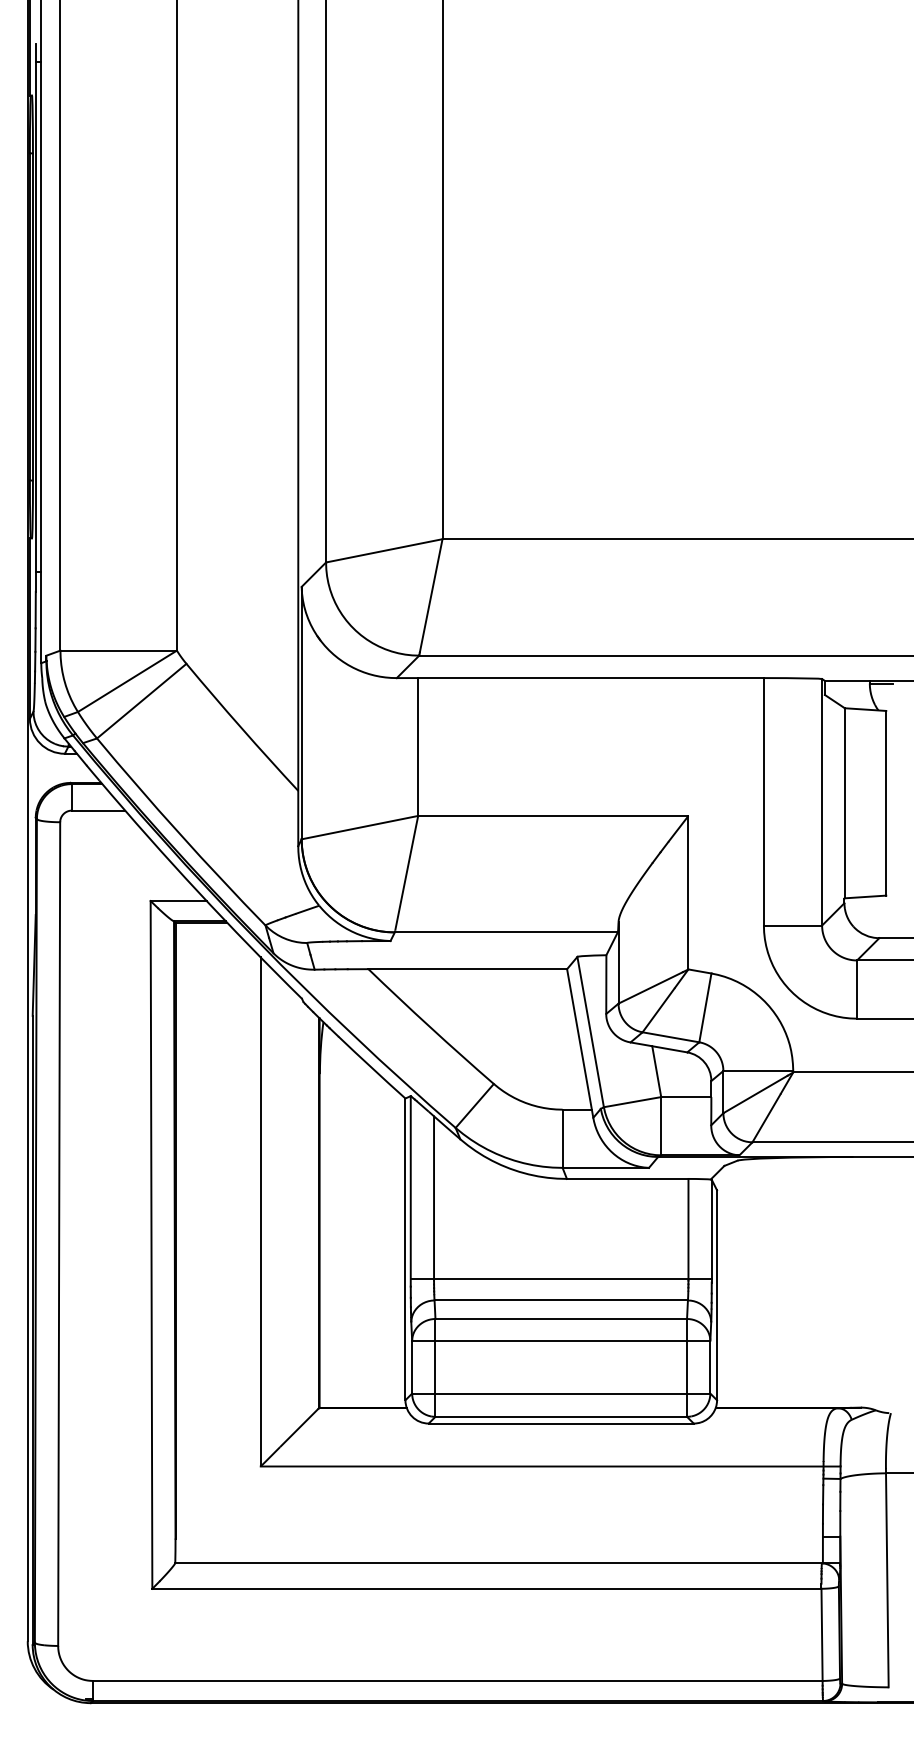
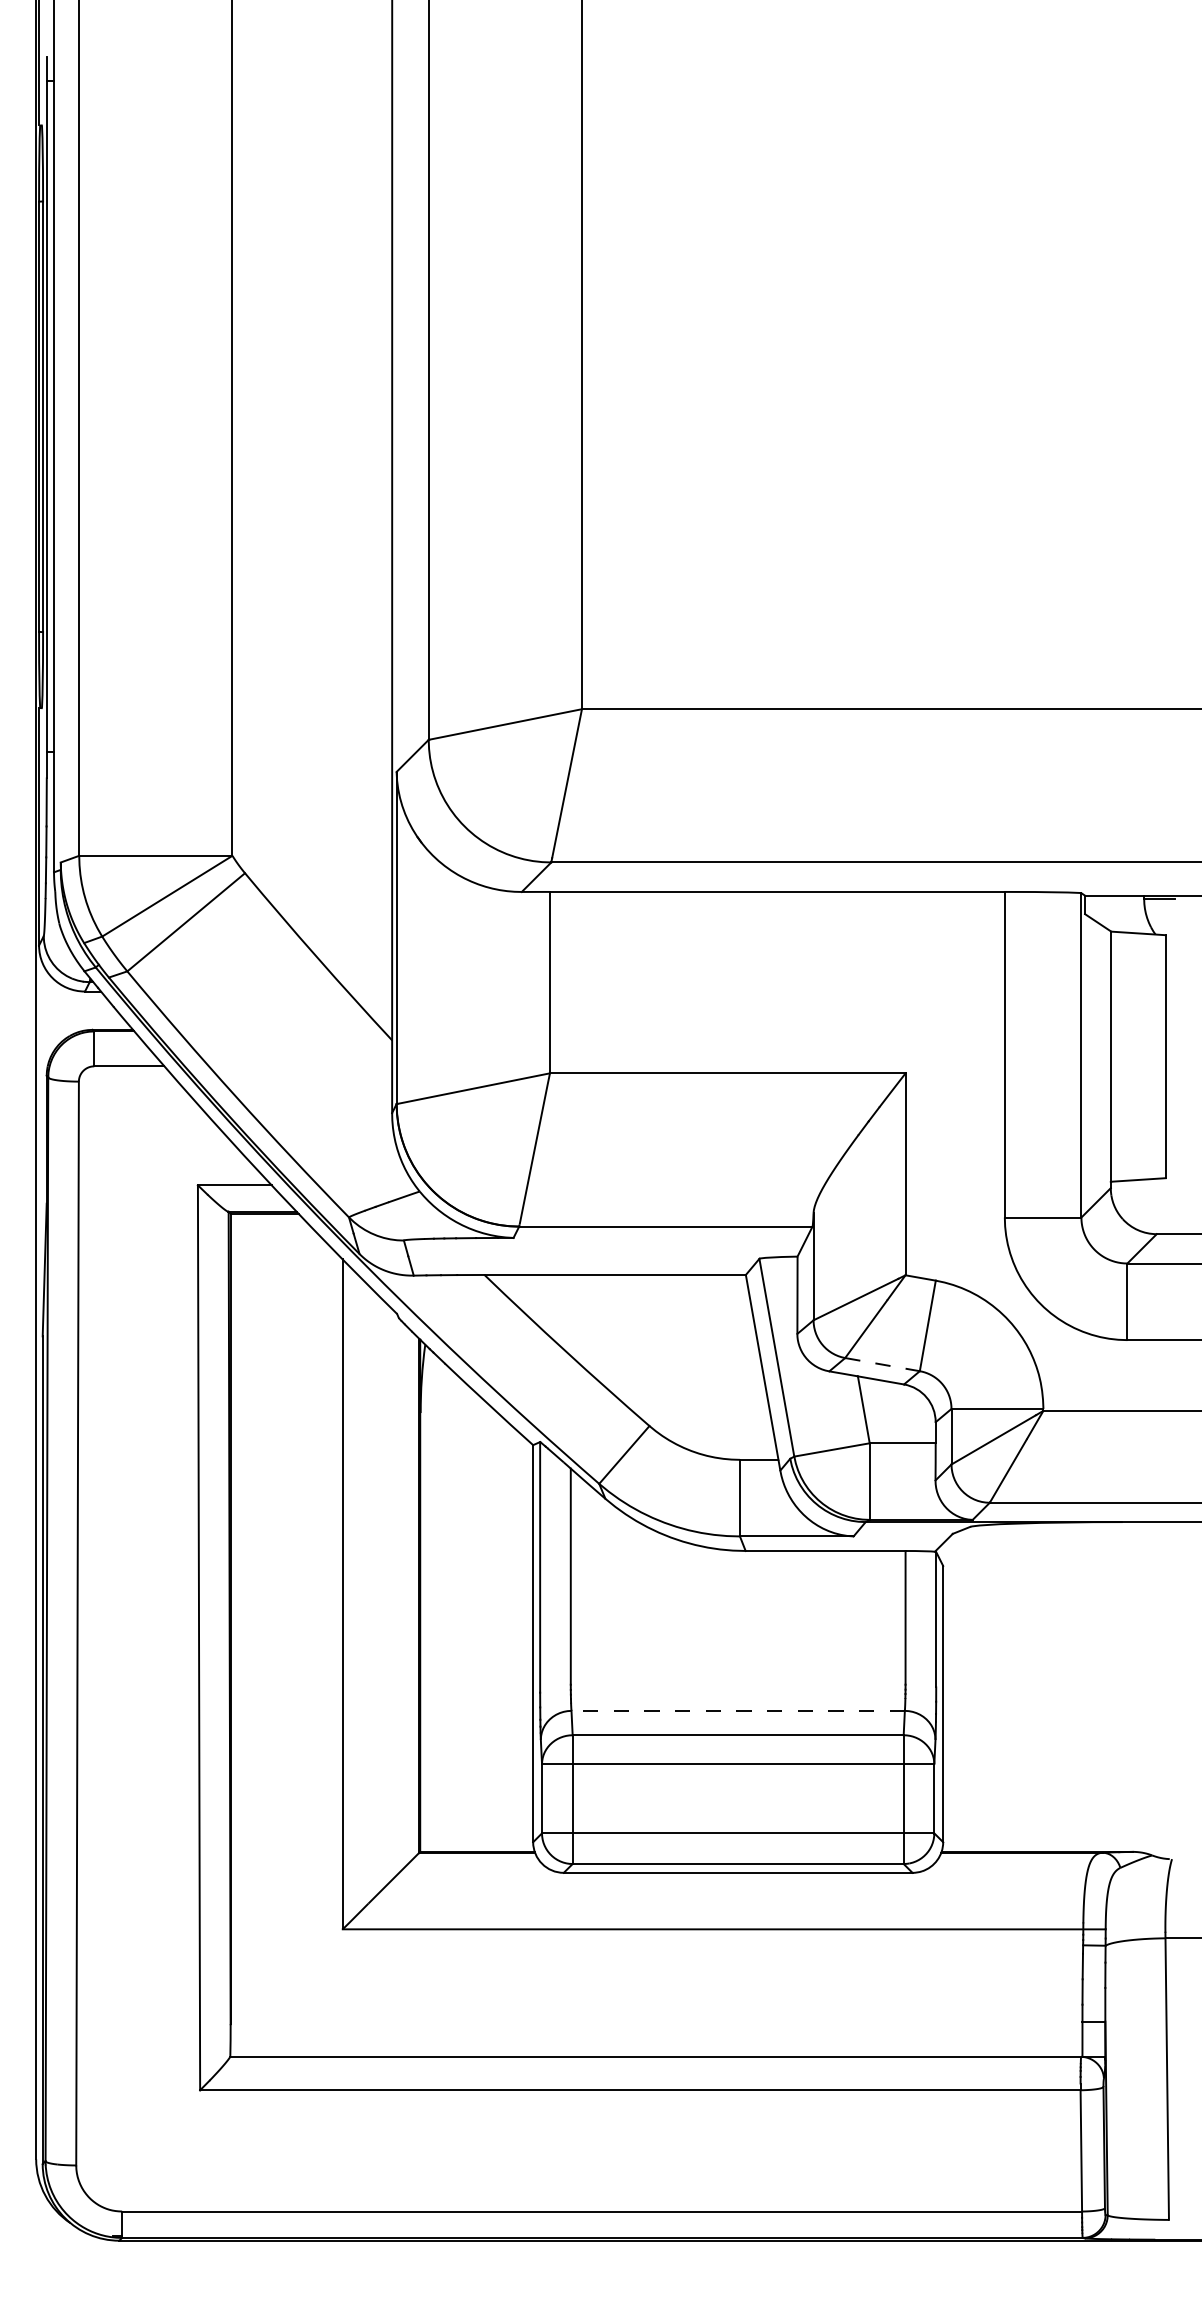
line: (670, 1037) -> (882, 1364), solid -> dashed
line: (561, 1278) -> (738, 1682), removed
line: (561, 1300) -> (738, 1710), solid -> dashed

